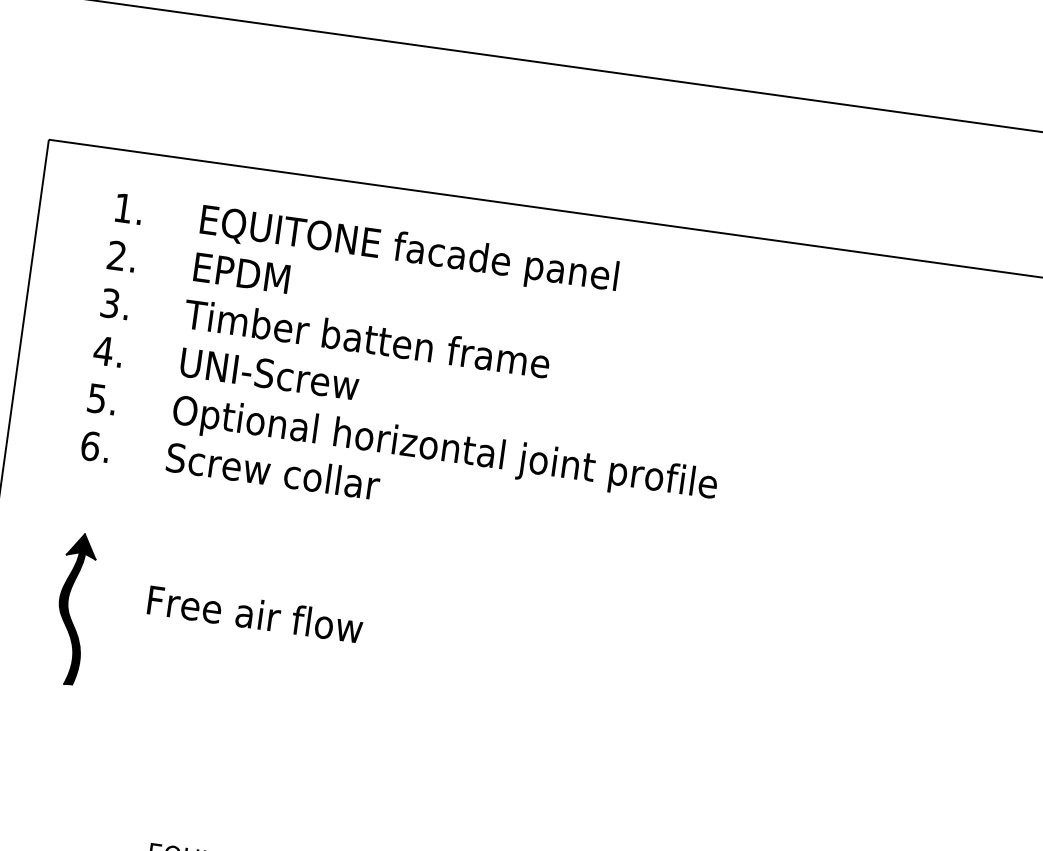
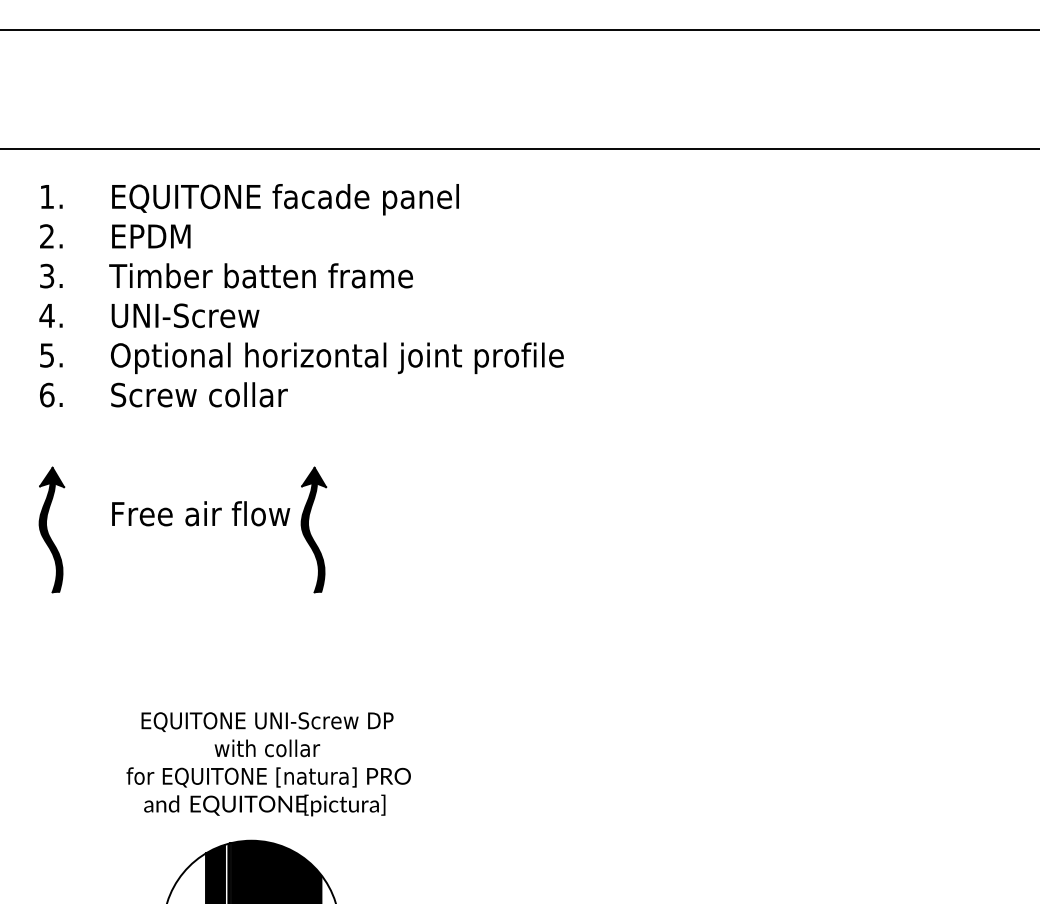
part: (387, 651) -> (313, 529), added

